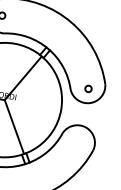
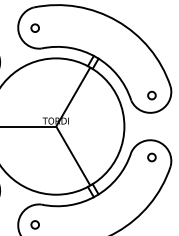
circle: (78, 139) -> (151, 157), added

